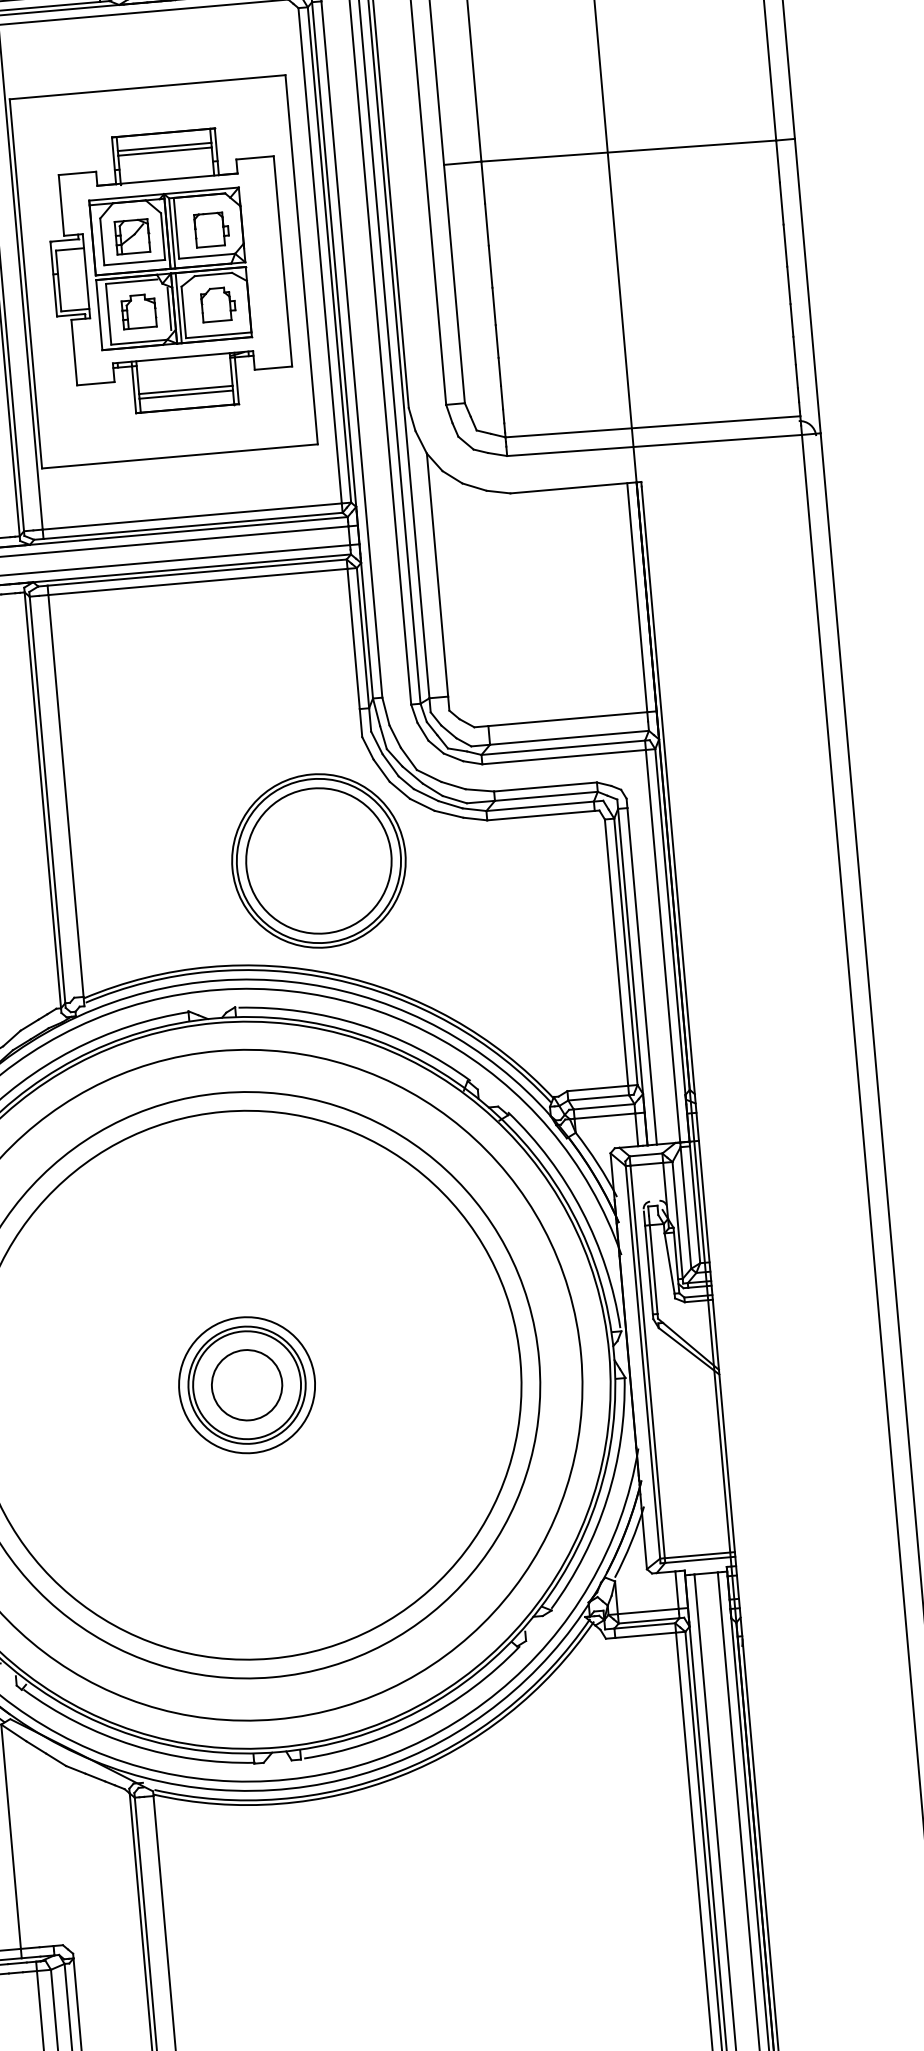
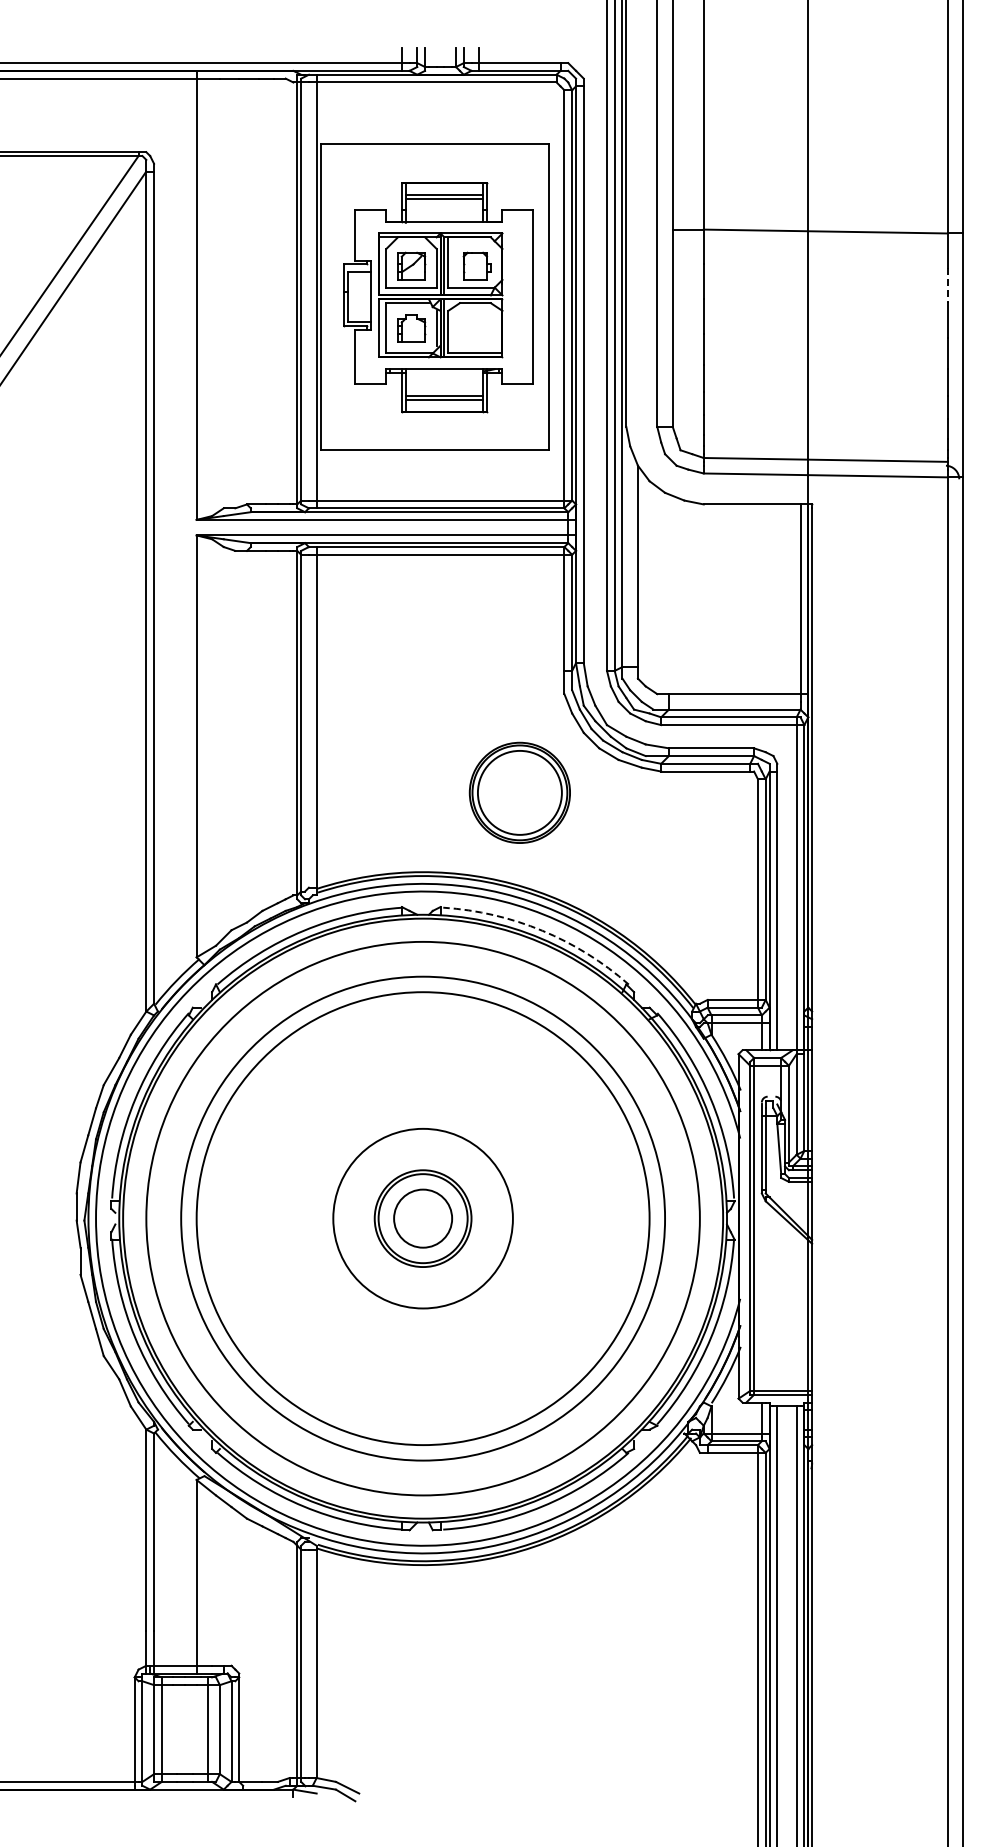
line: (781, 204) -> (947, 286), solid -> dashed
part: (217, 303) -> (476, 327), removed
part: (318, 860) -> (519, 792), size x0.7
arc: (360, 1024) -> (542, 930), solid -> dashed
circle: (246, 1385) -> (422, 1218), size x1.6

